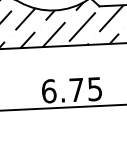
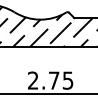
text: (48, 91) -> (32, 80), 6.75 -> 2.75

